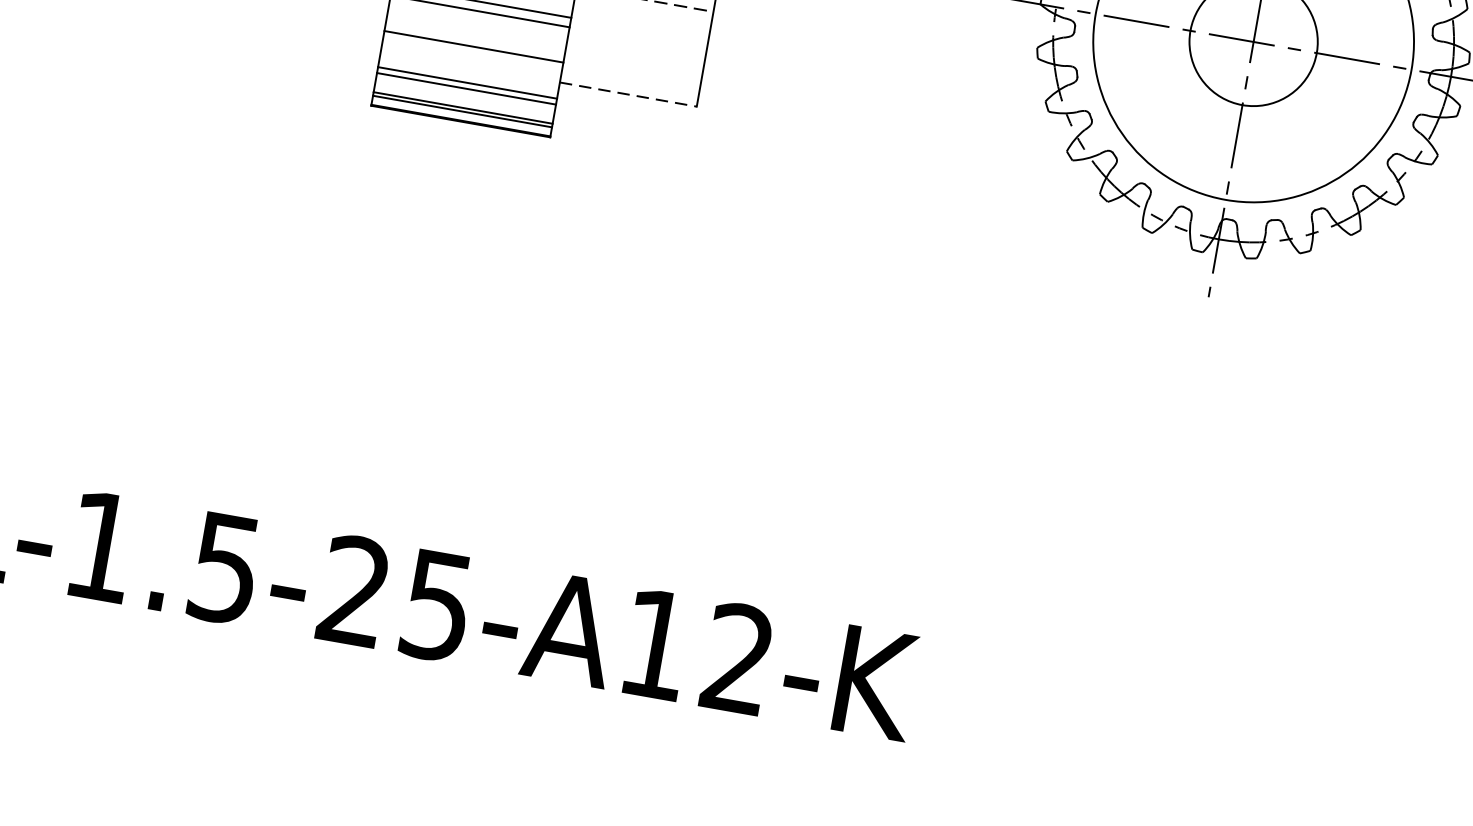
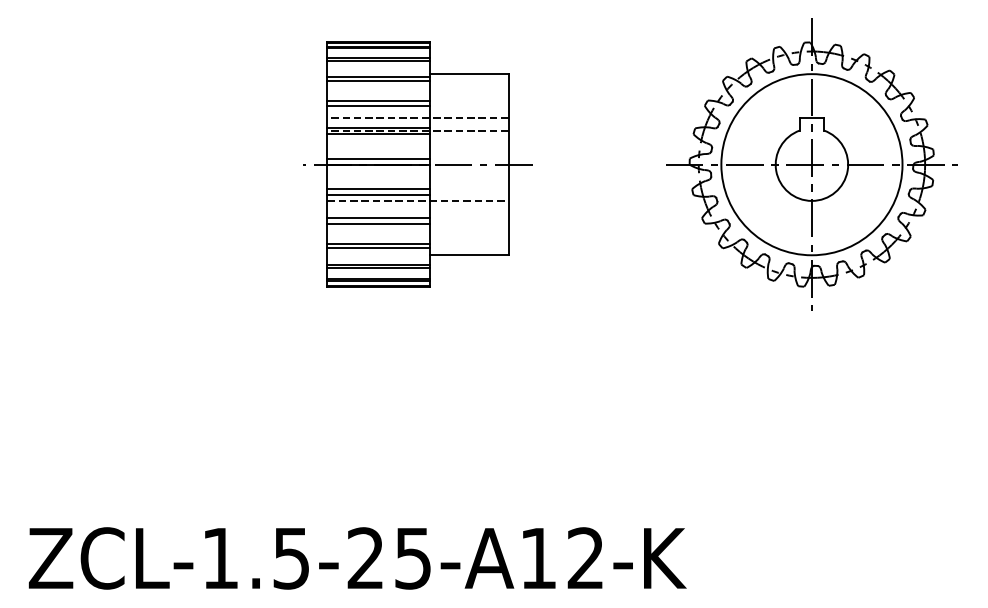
line: (472, 54) -> (378, 248), added
line: (628, 95) -> (469, 255), dashed -> solid

